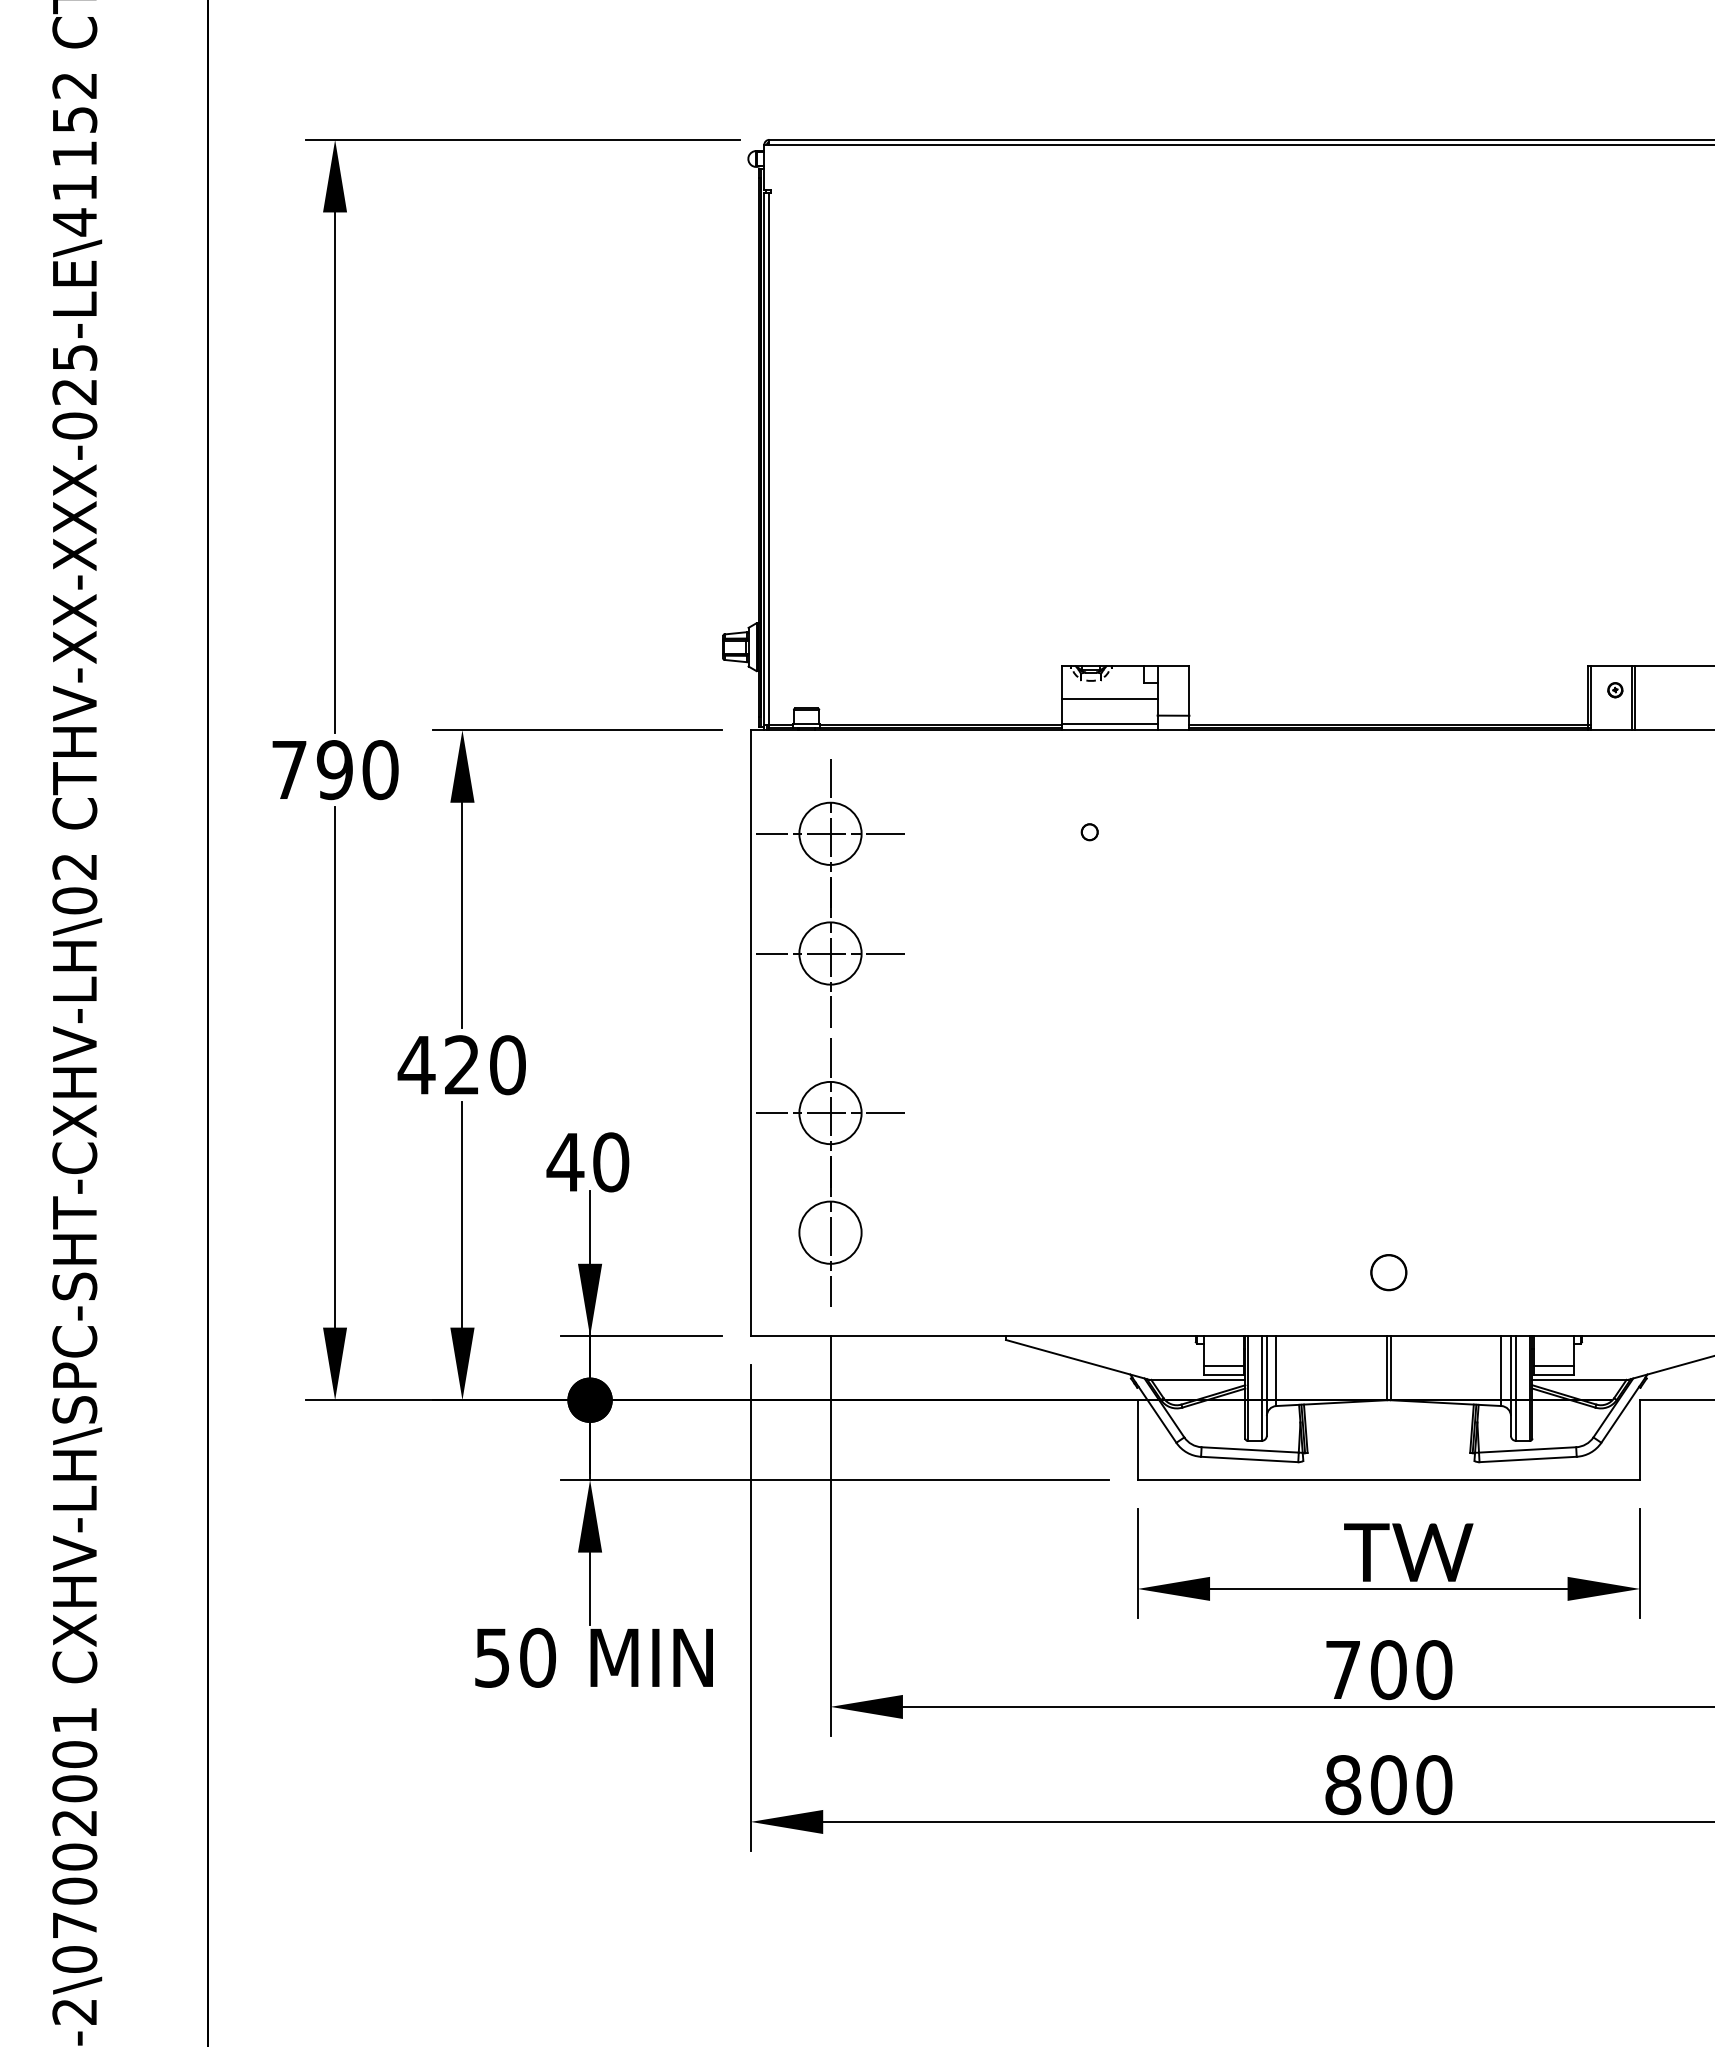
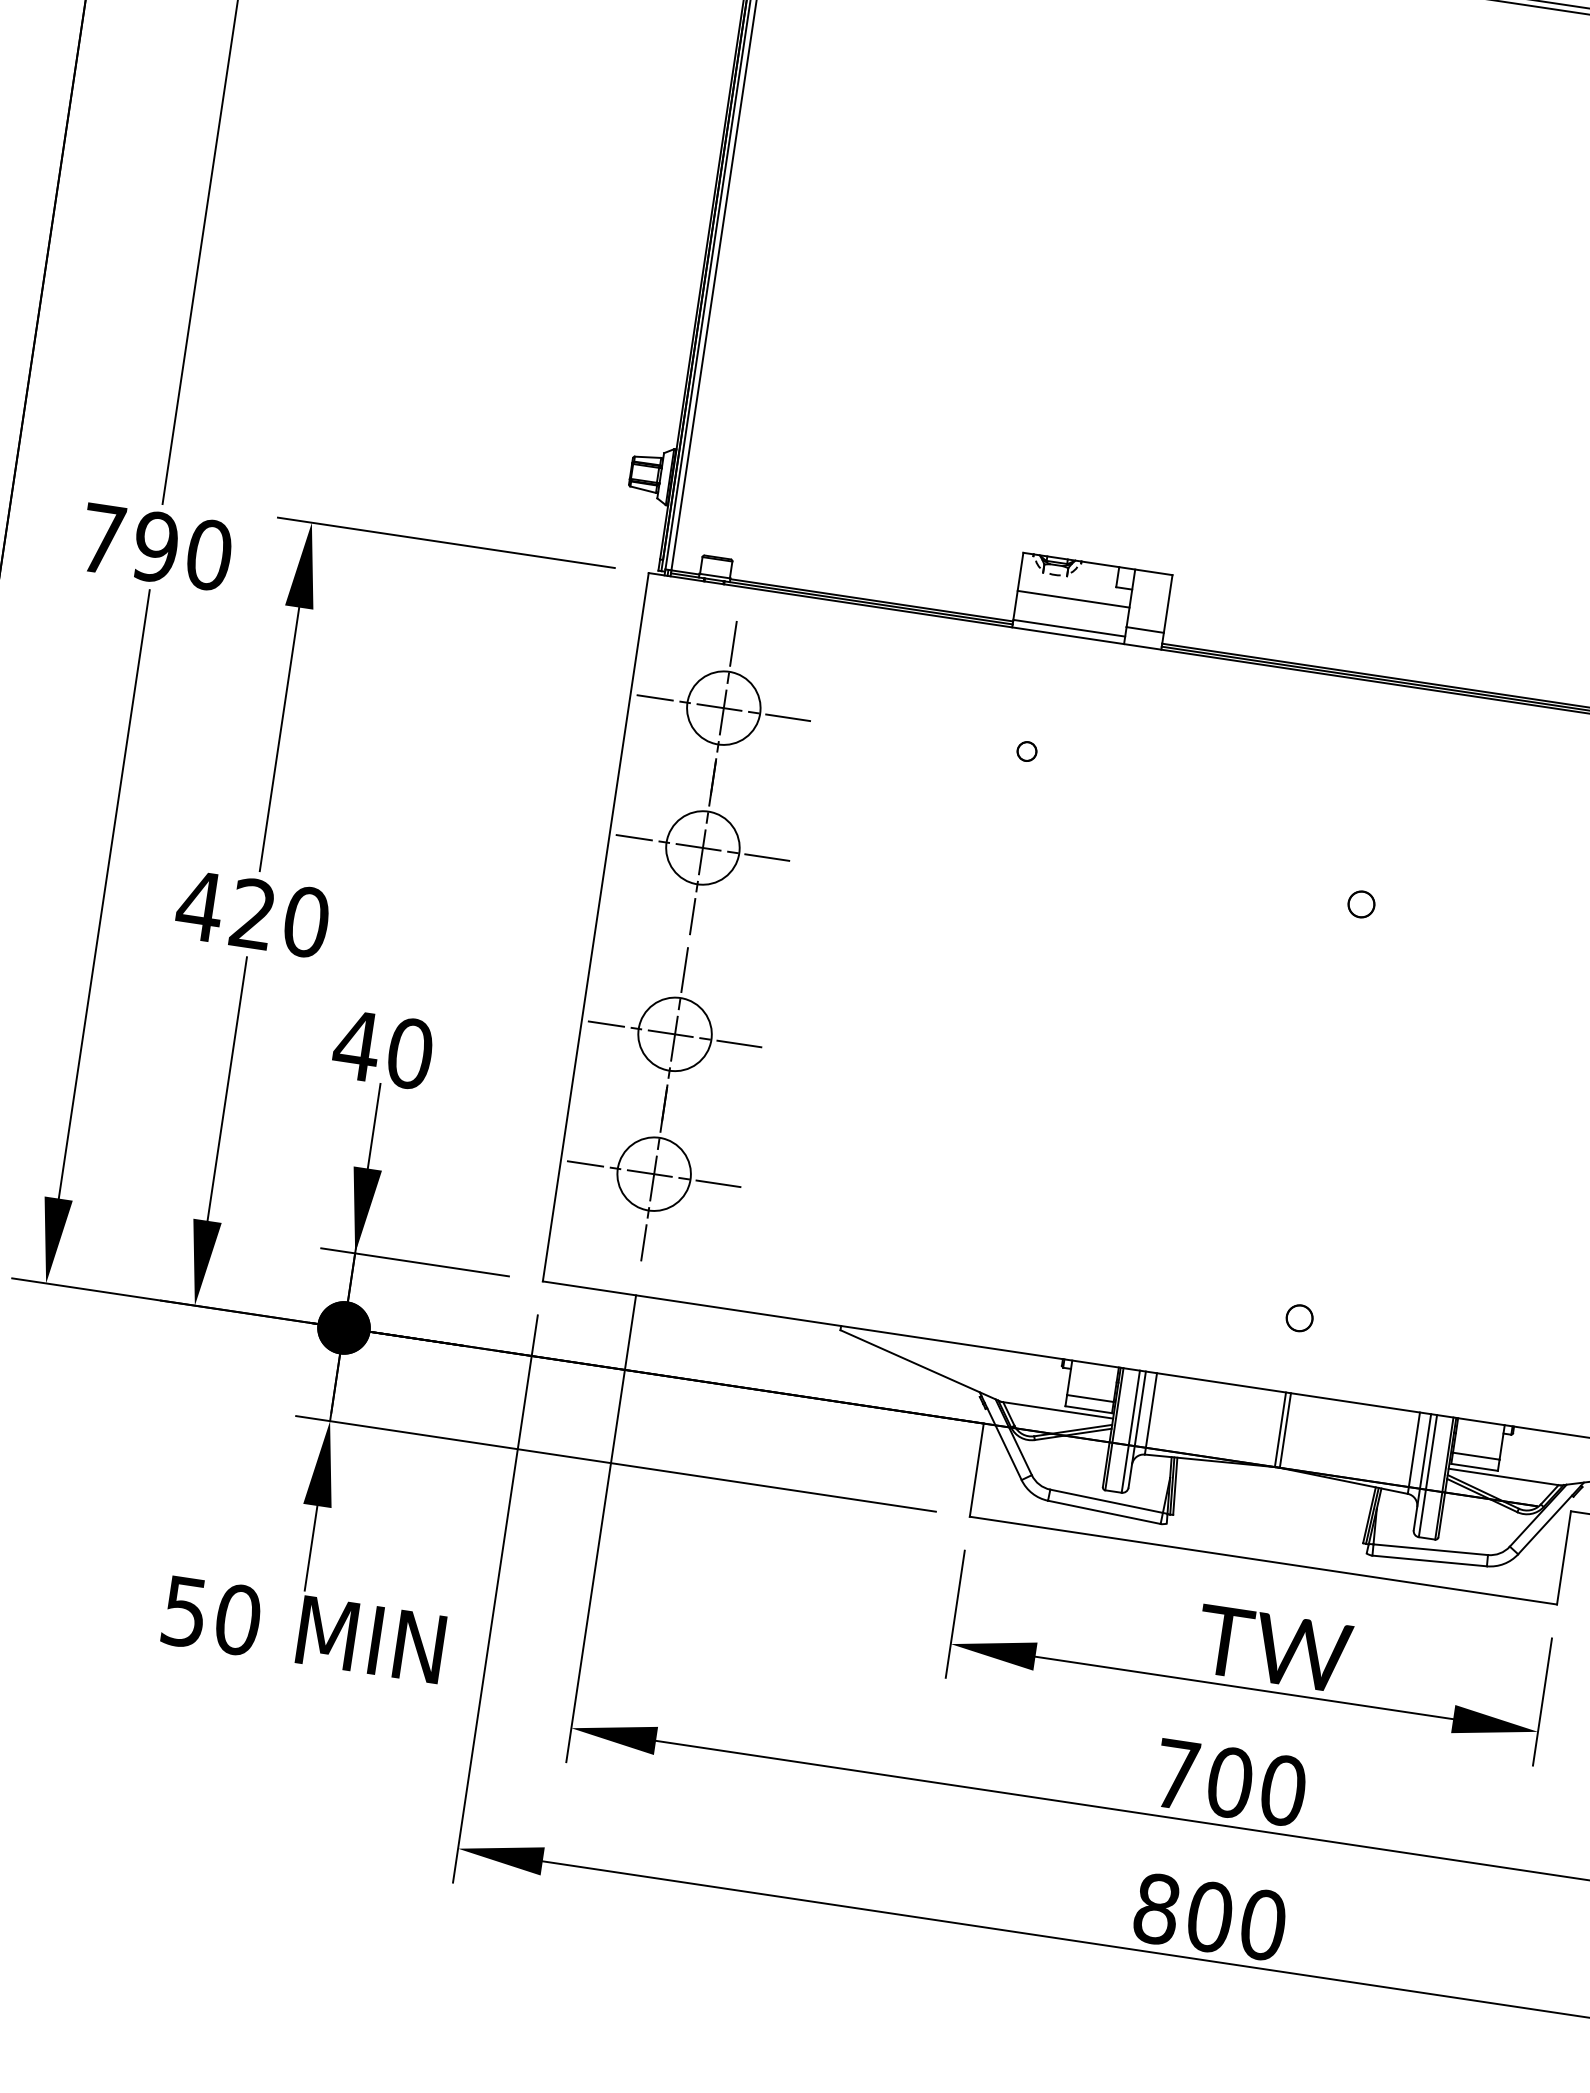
circle: (1388, 918) -> (1361, 904), added
line: (830, 1232) -> (654, 1173), added
circle: (1388, 1272) -> (1299, 1318), size x0.62

